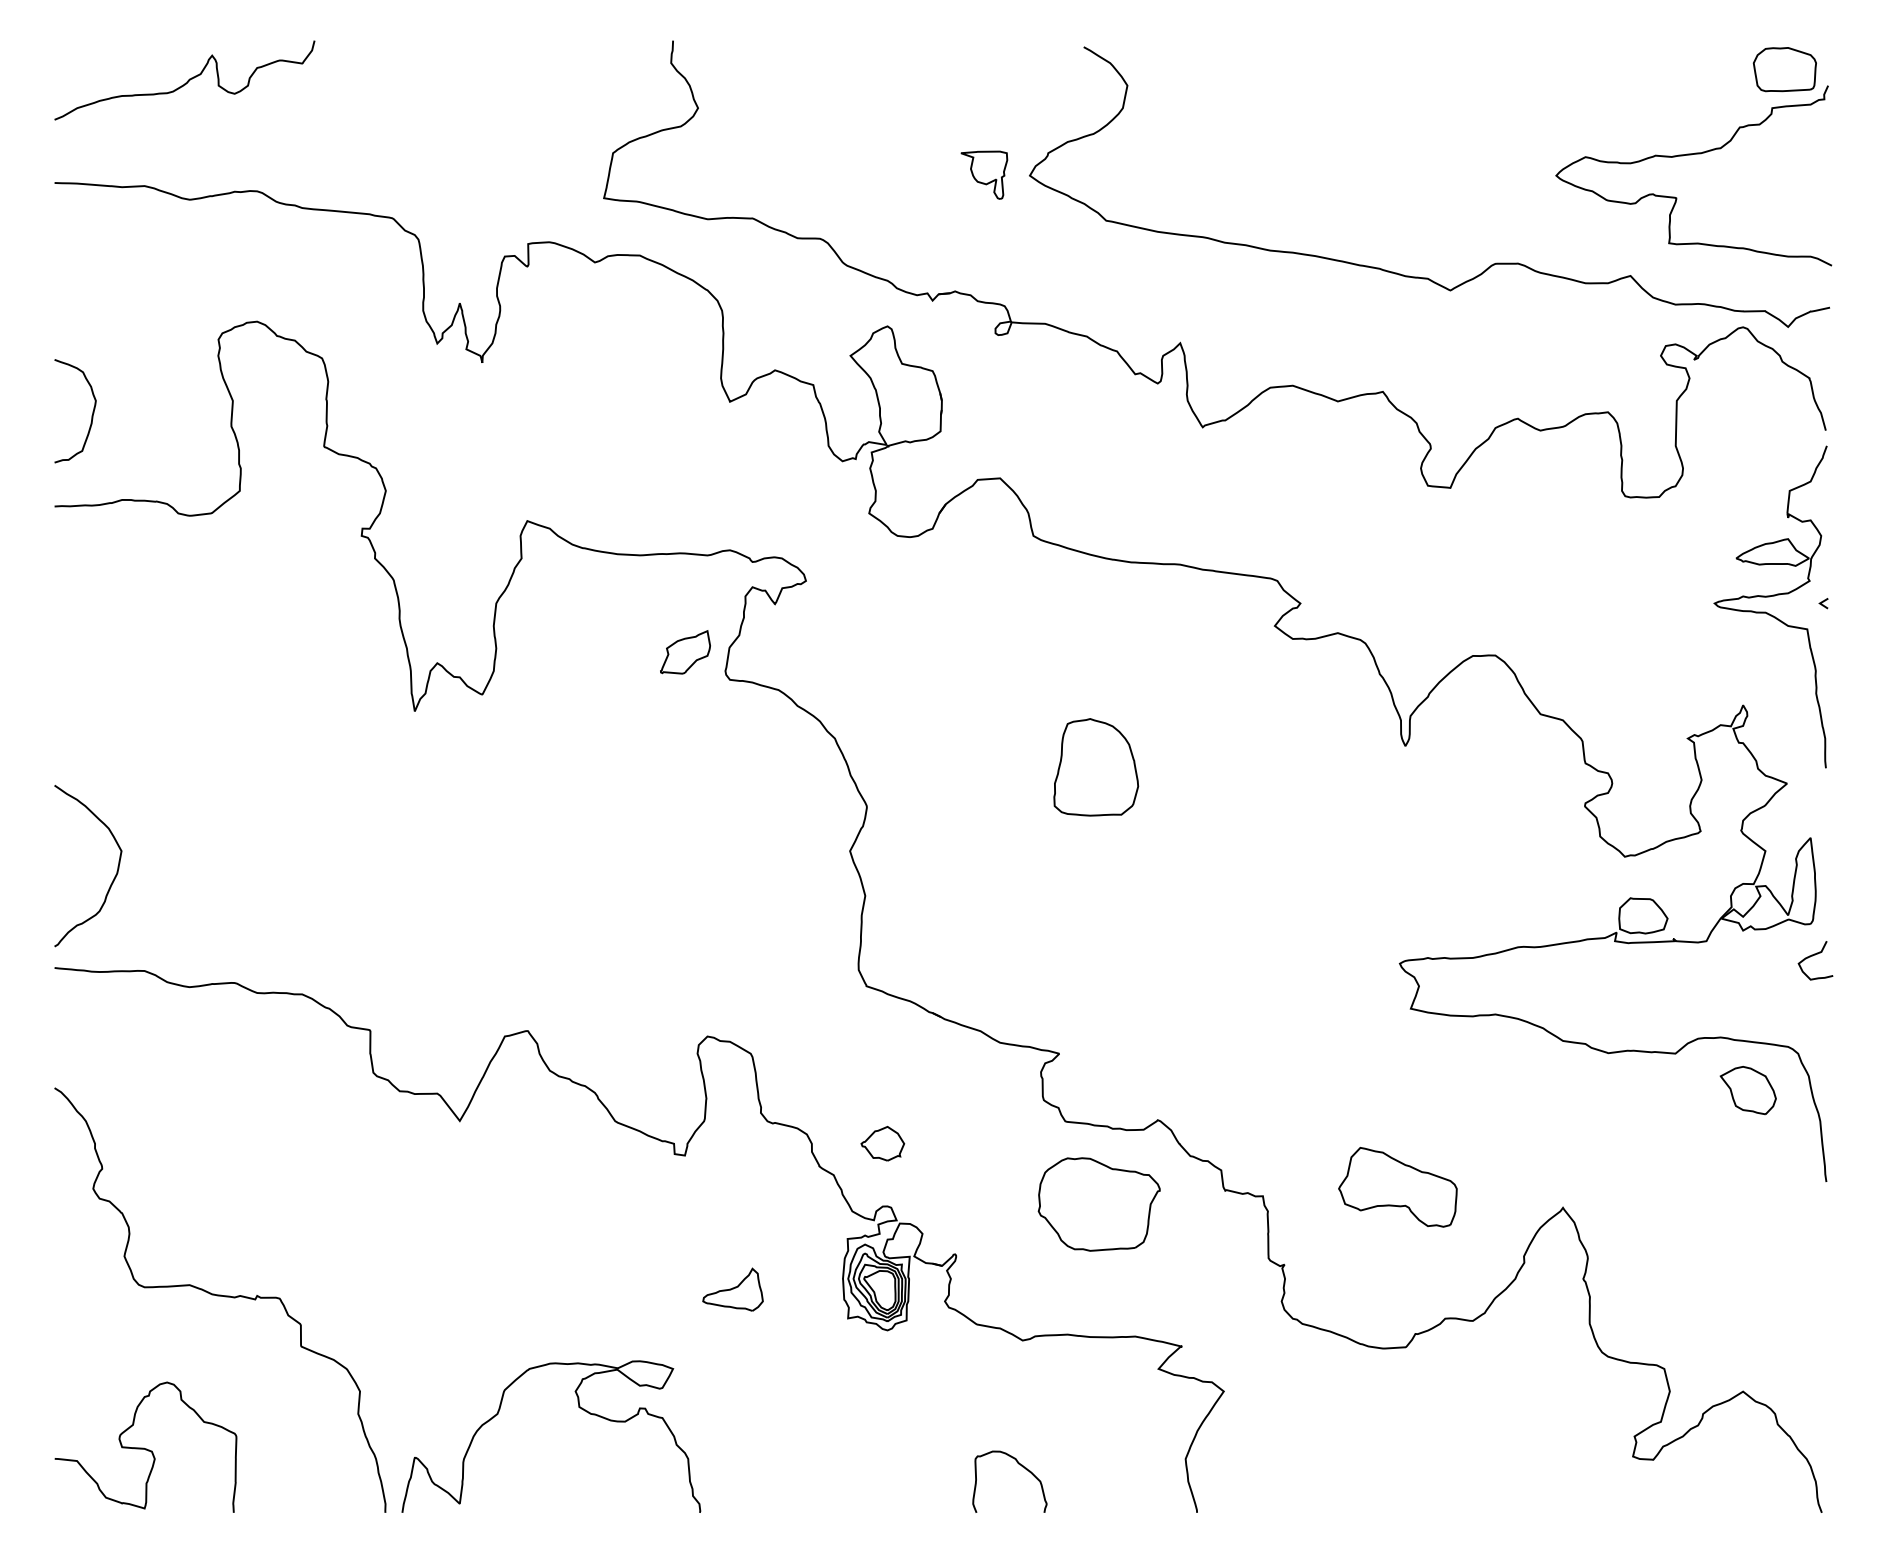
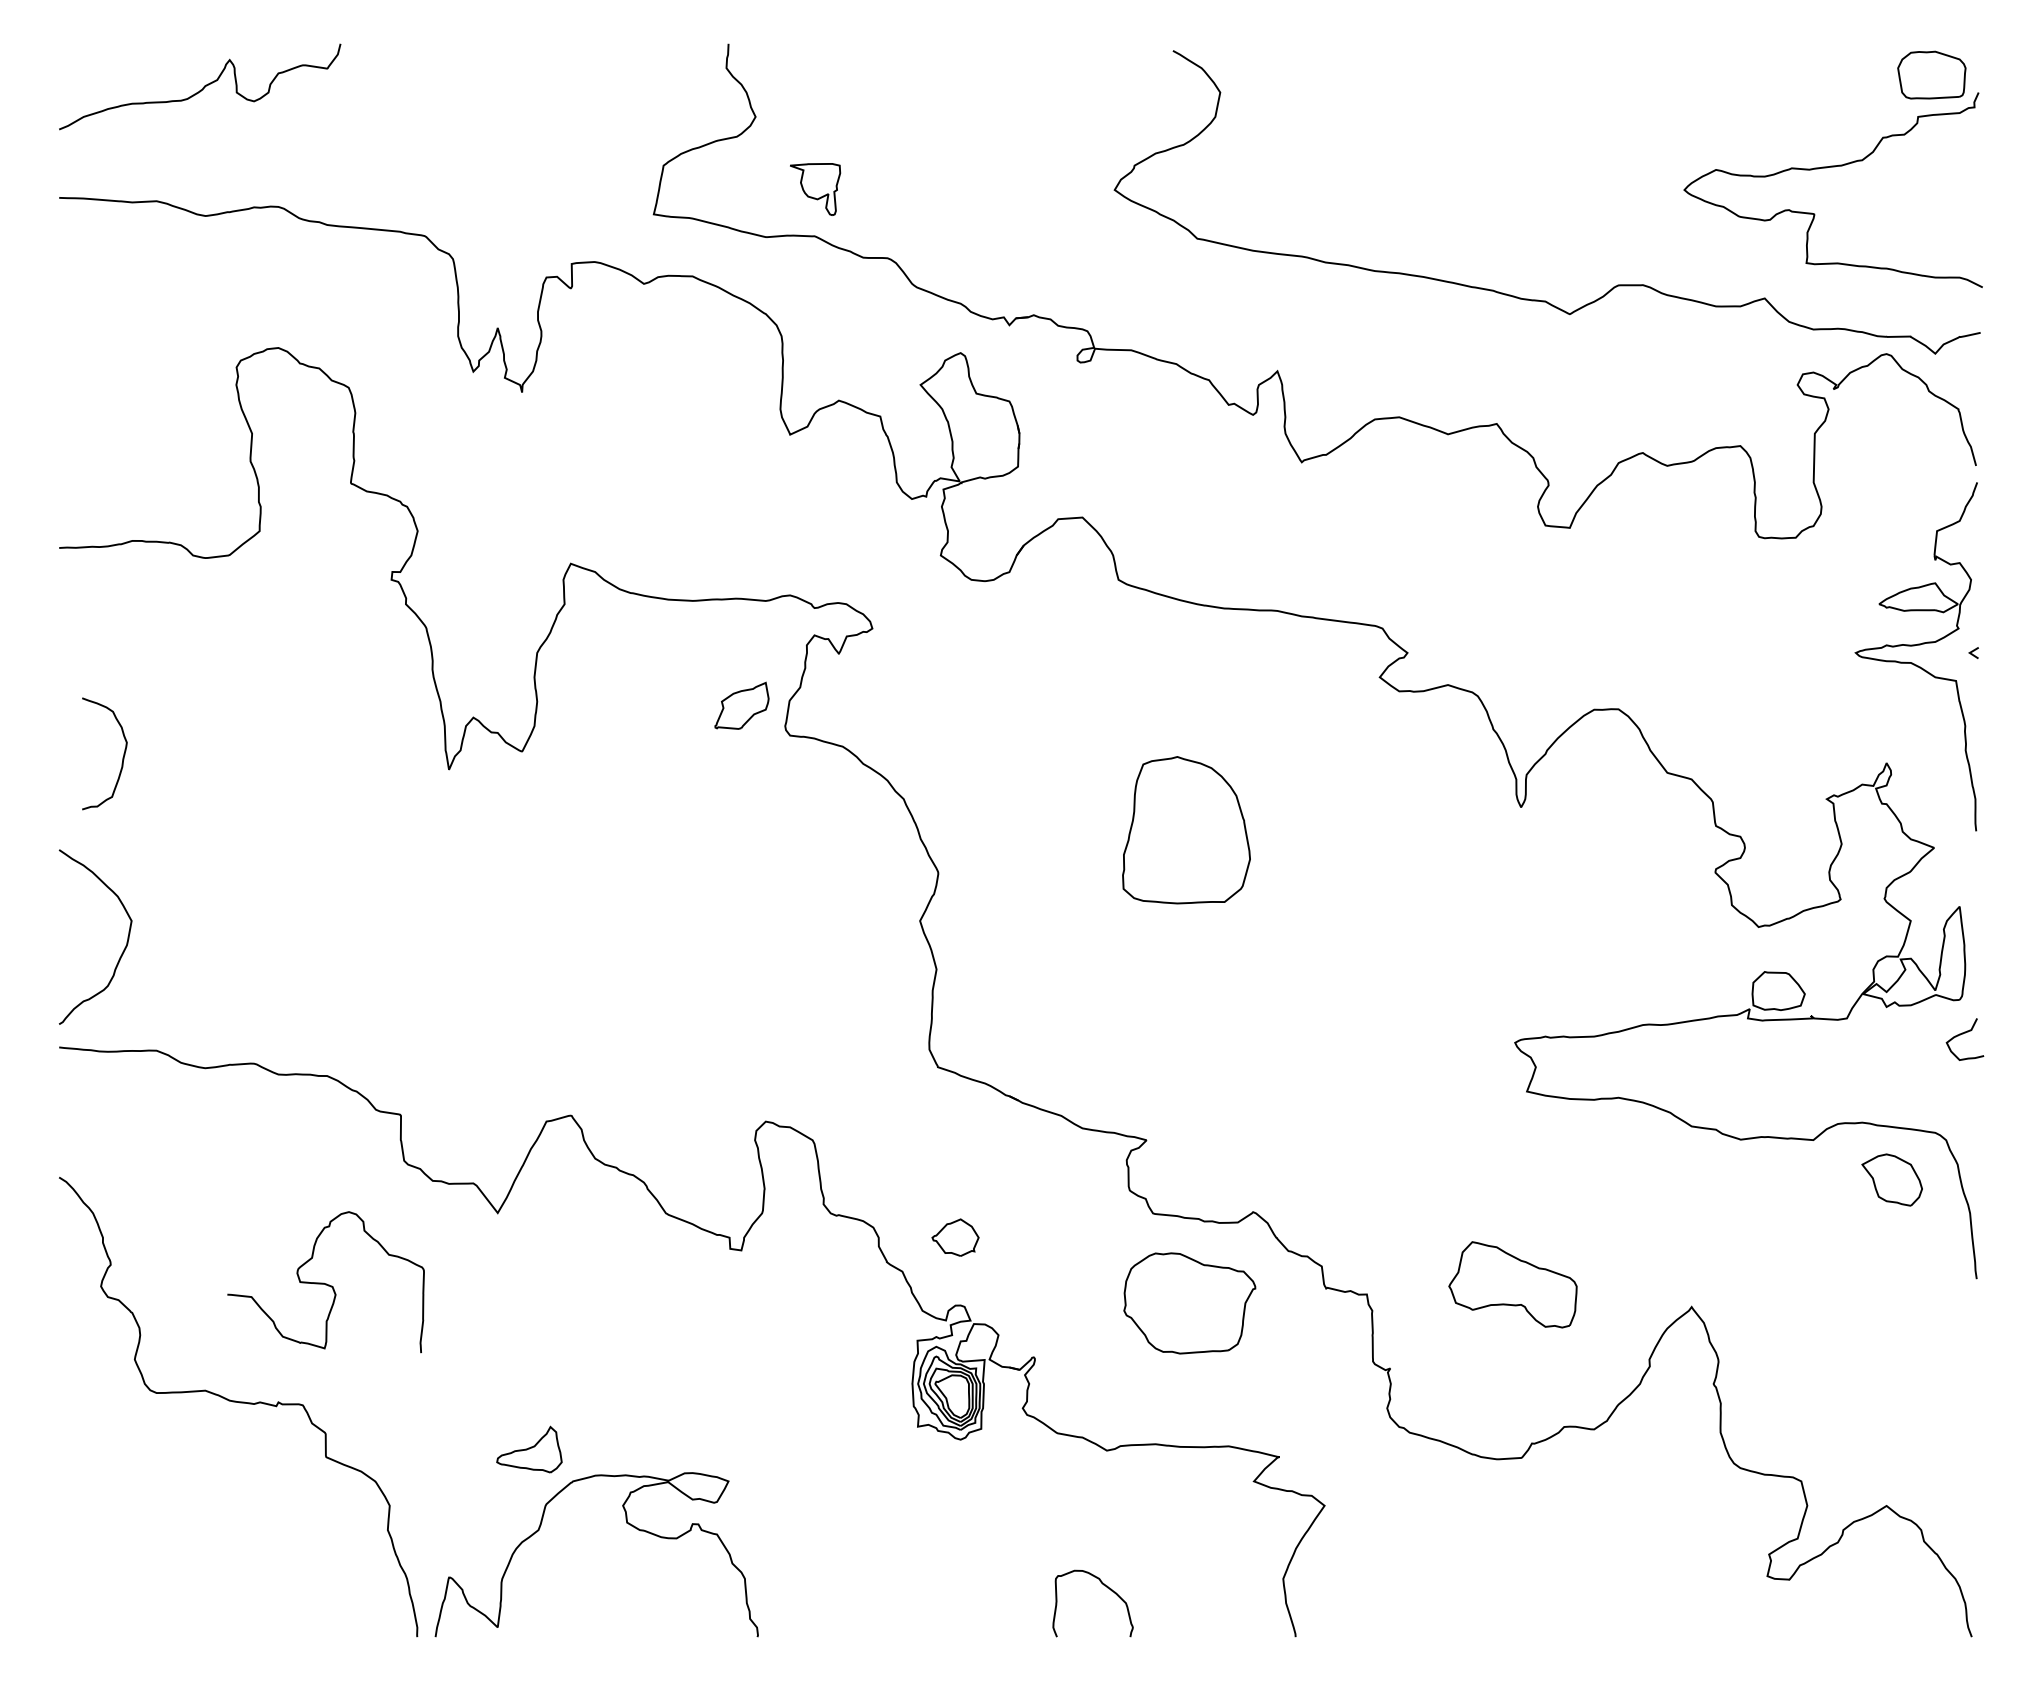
part: (984, 175) -> (815, 189), moved
curve: (91, 414) -> (122, 757), moved
part: (1096, 767) -> (1186, 830), size x1.4
part: (733, 1289) -> (529, 1449), moved
curve: (145, 1448) -> (325, 1283), moved

